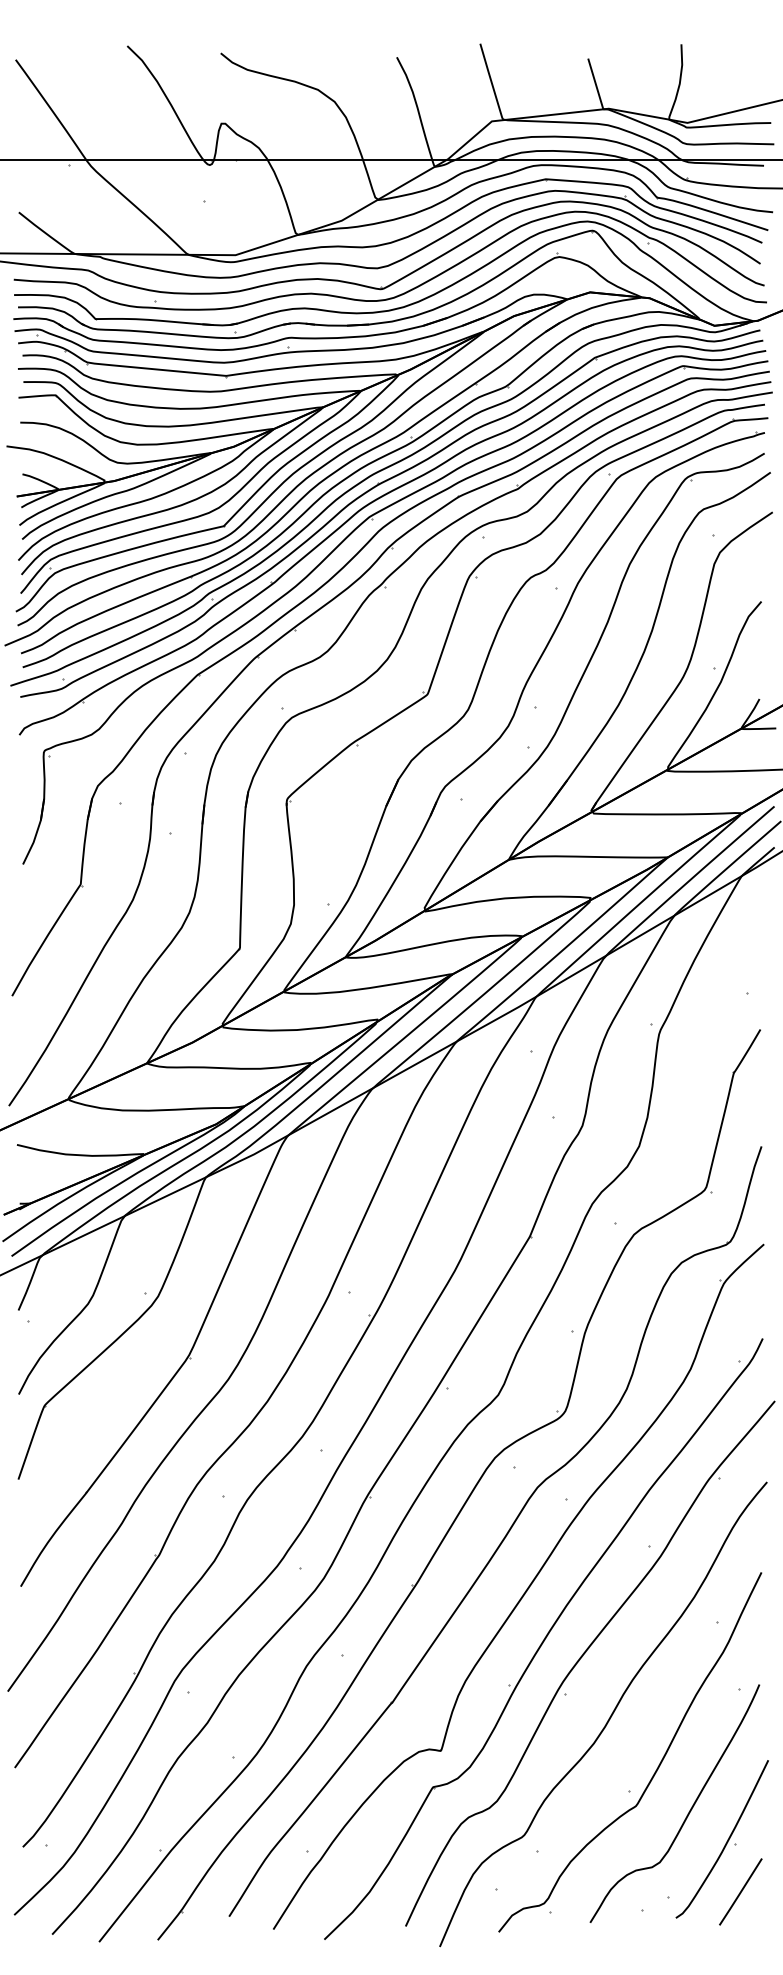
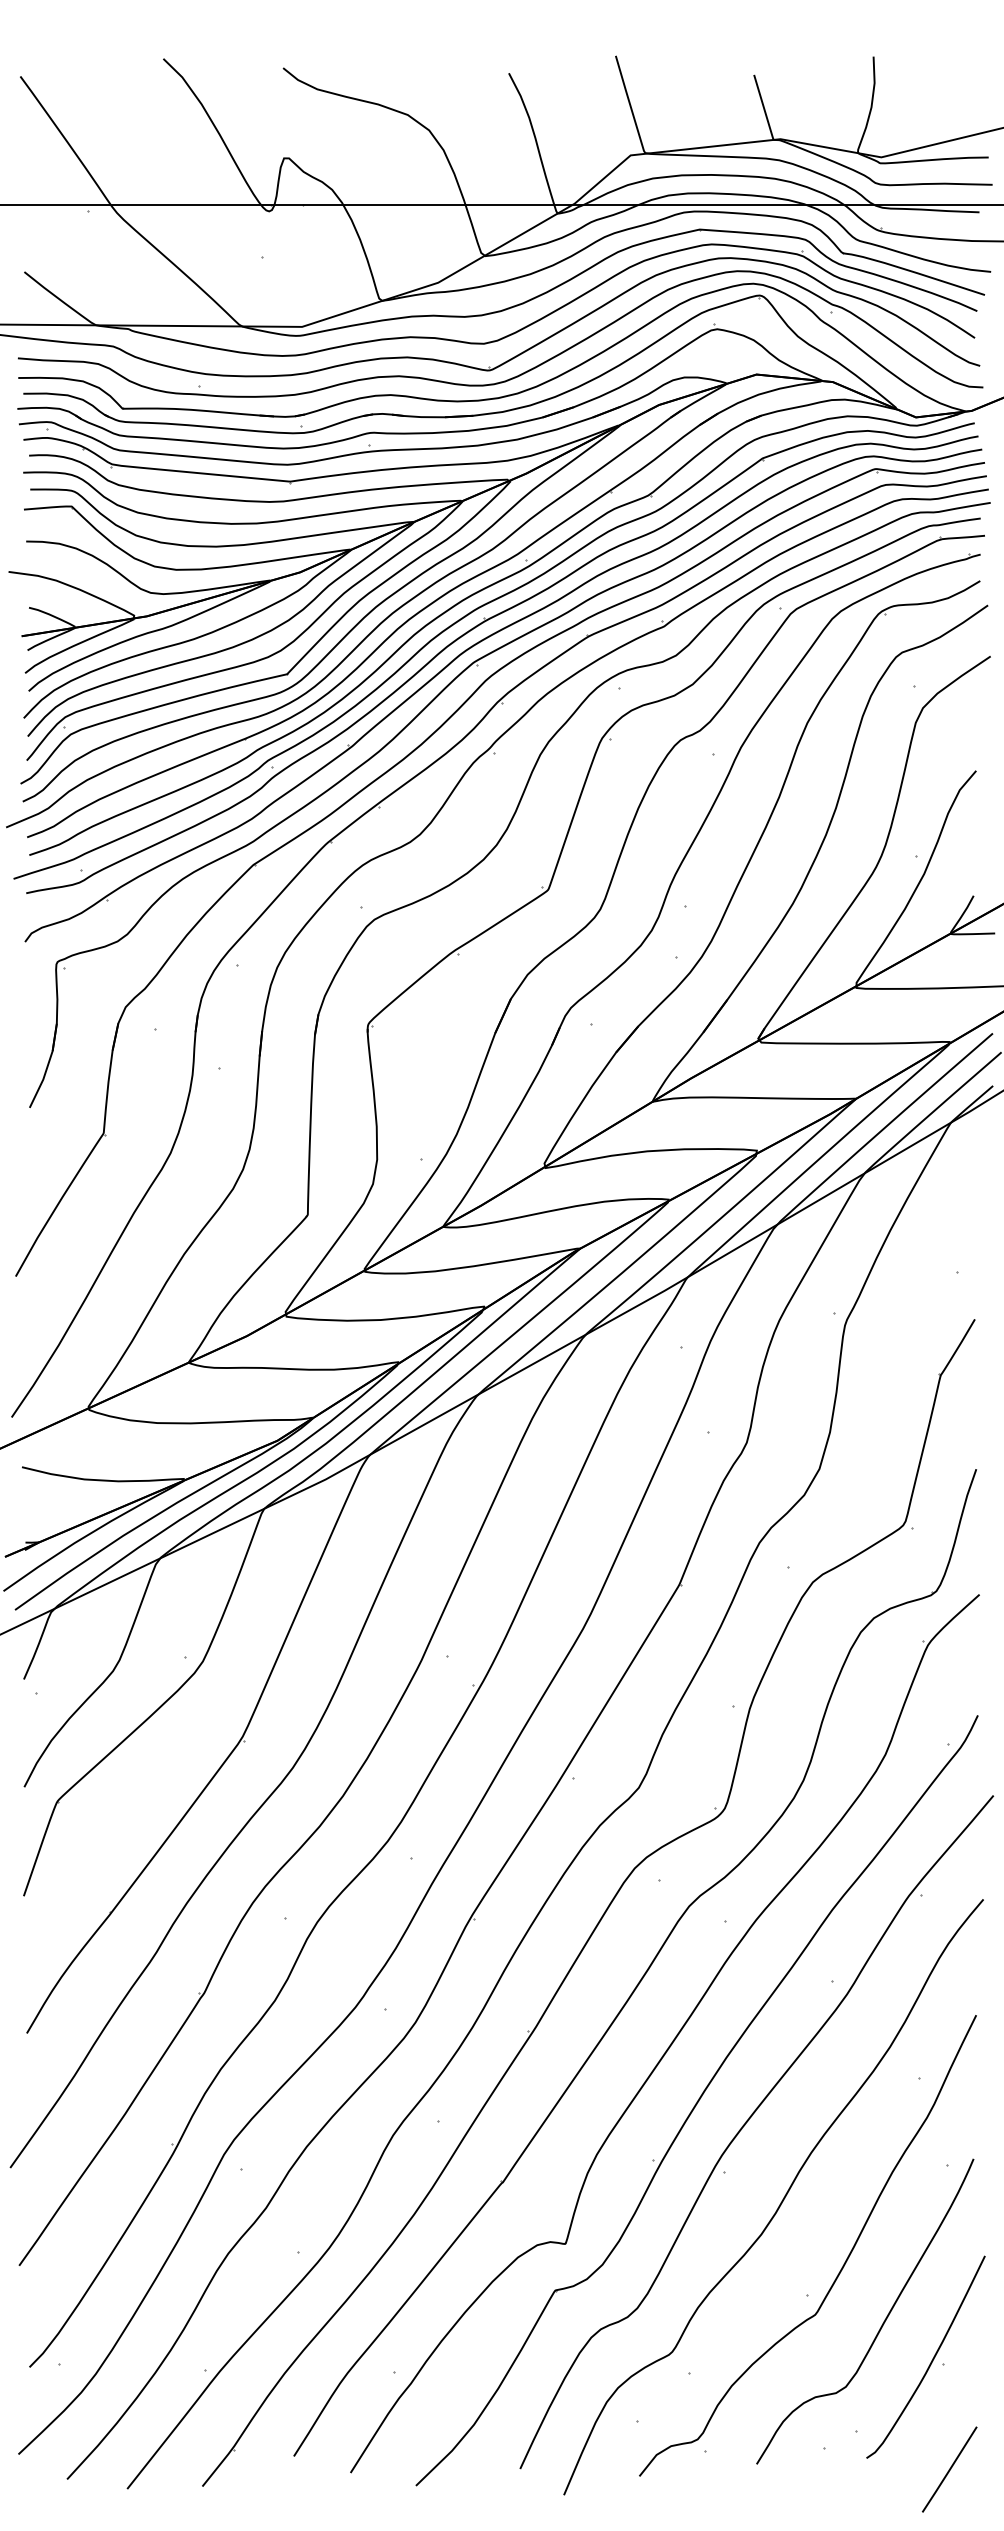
line: (740, 1891) -> (949, 2469), moved

